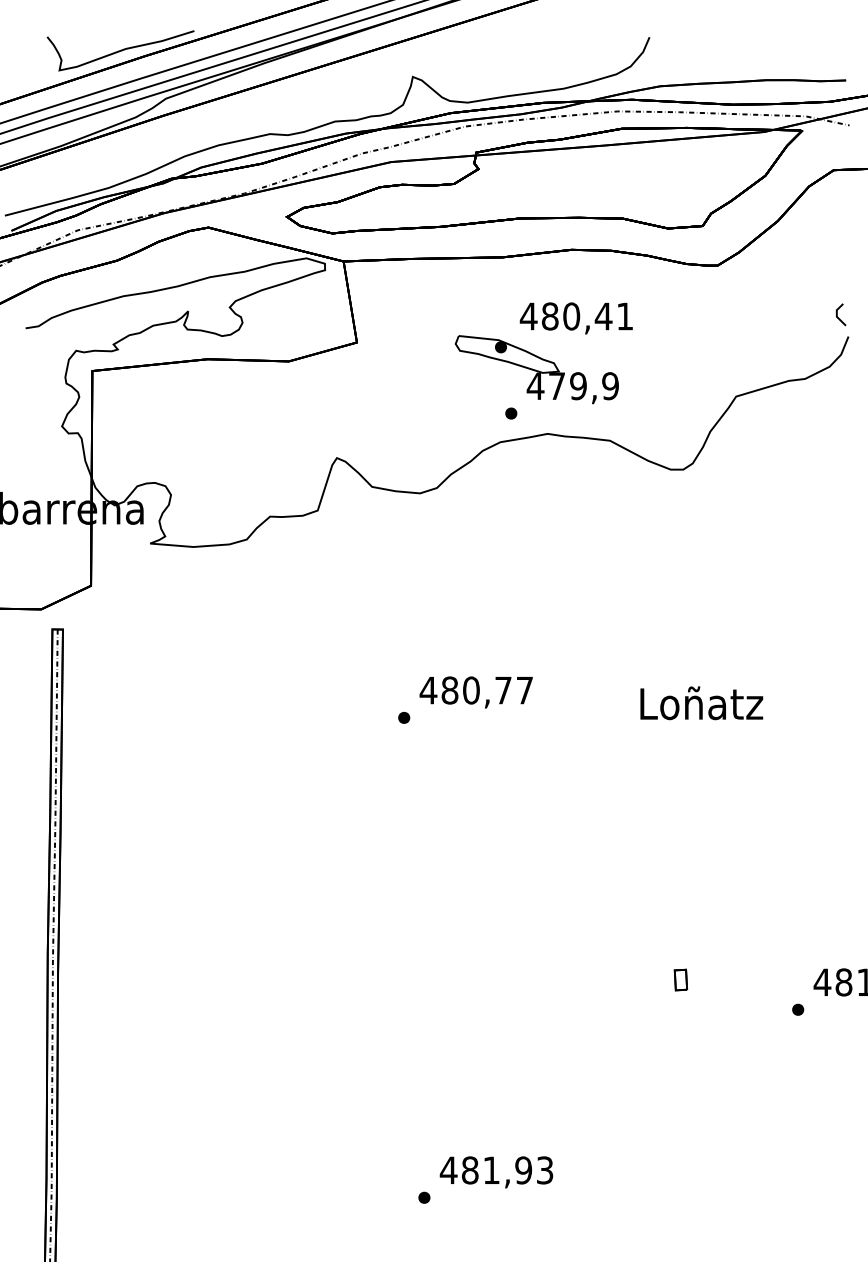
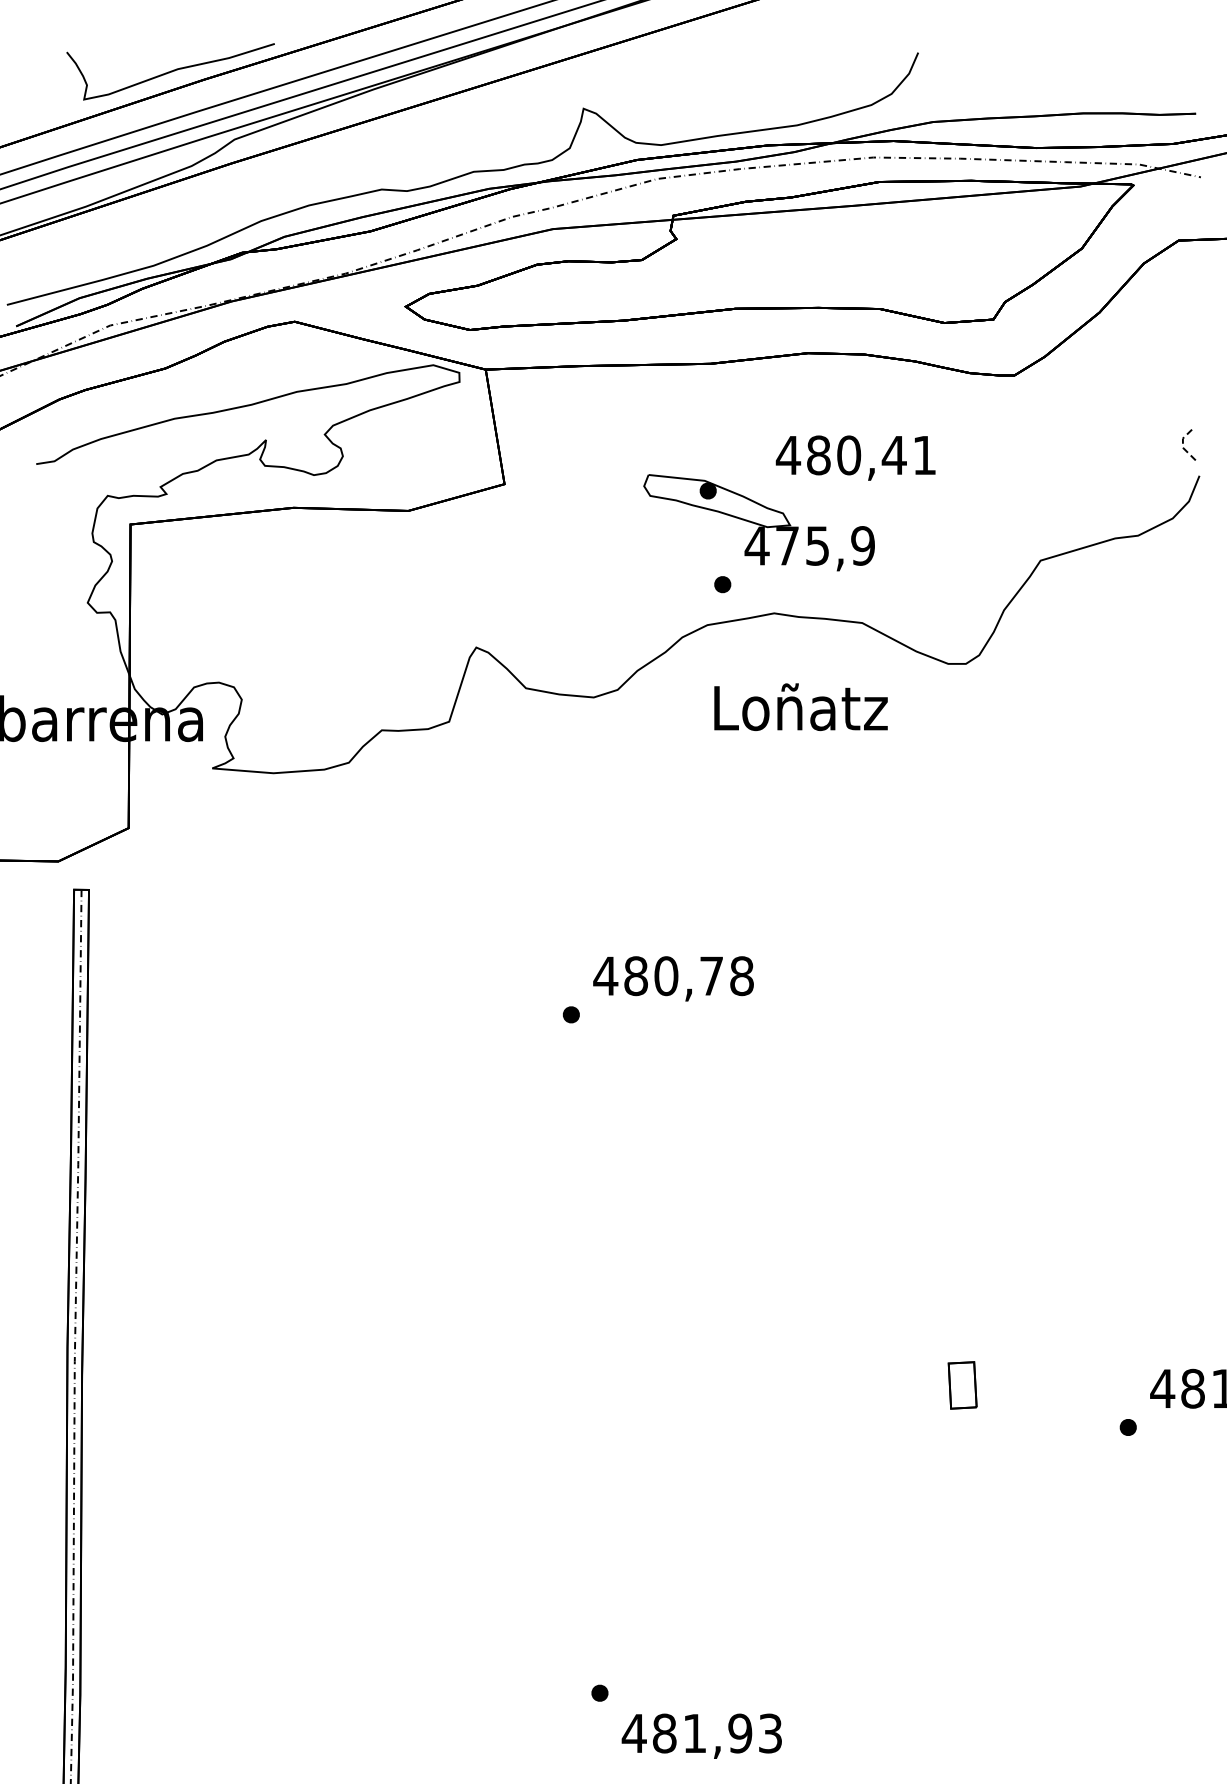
line: (836, 315) -> (1182, 445), solid -> dashed
text: (576, 317) -> (855, 457), moved
text: (578, 385) -> (817, 545), 479,9 -> 475,9
text: (524, 690) -> (741, 976), 480,77 -> 480,78
text: (701, 702) -> (800, 706), moved
part: (680, 980) -> (962, 1385), size x1.6
text: (496, 1171) -> (701, 1735), moved

